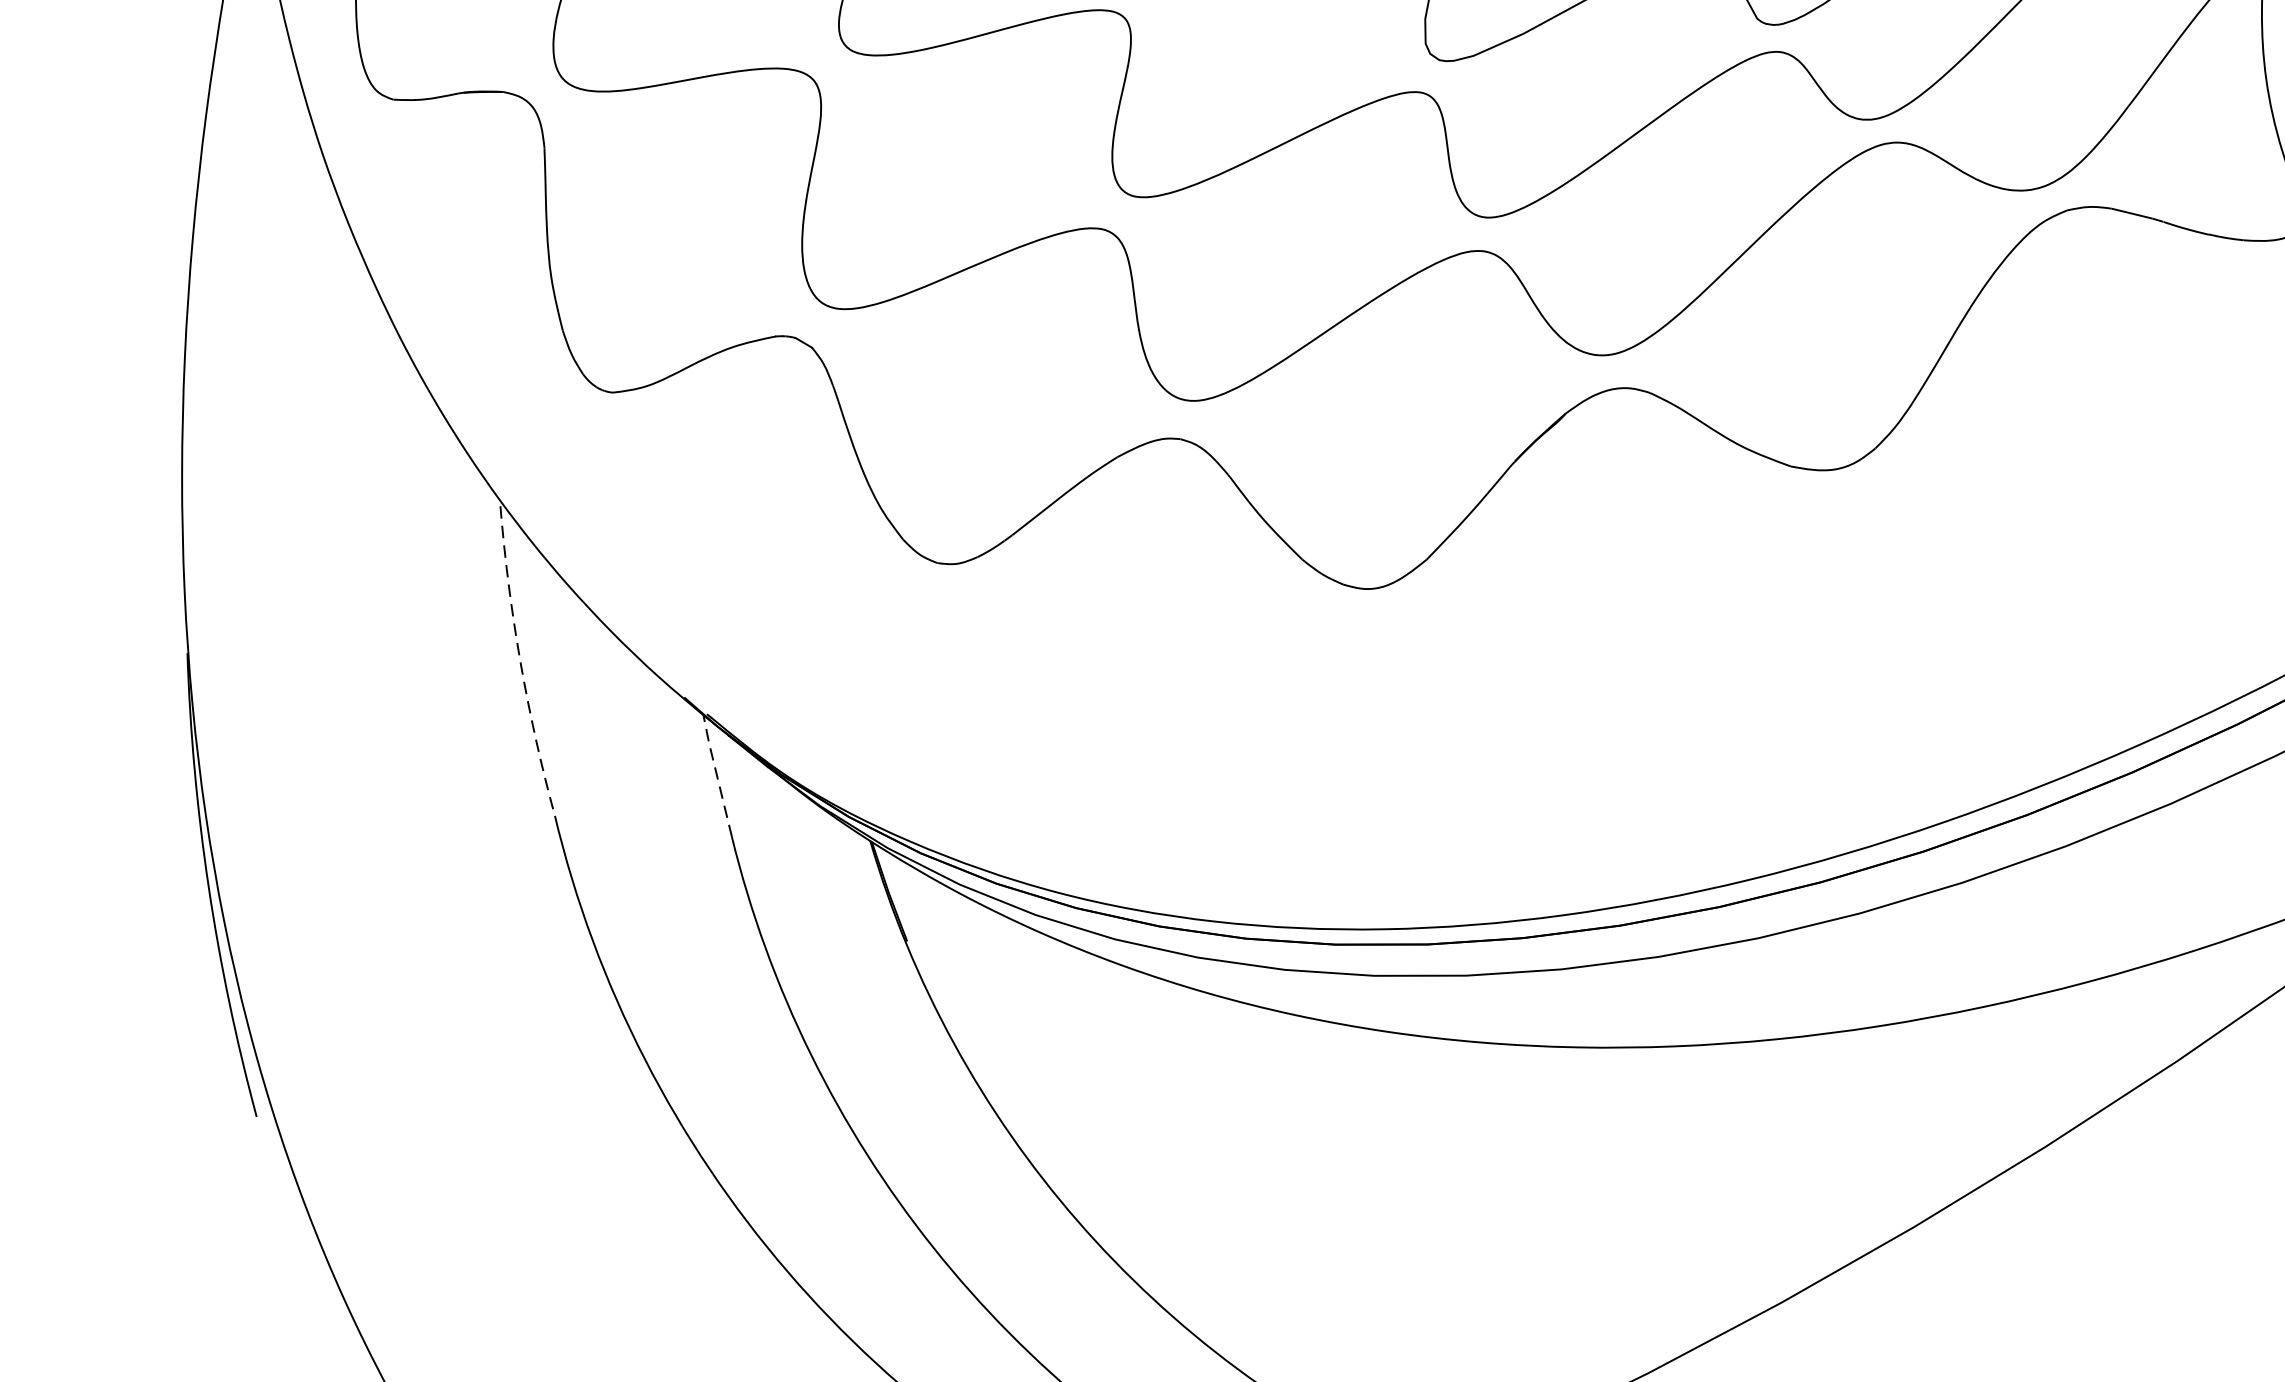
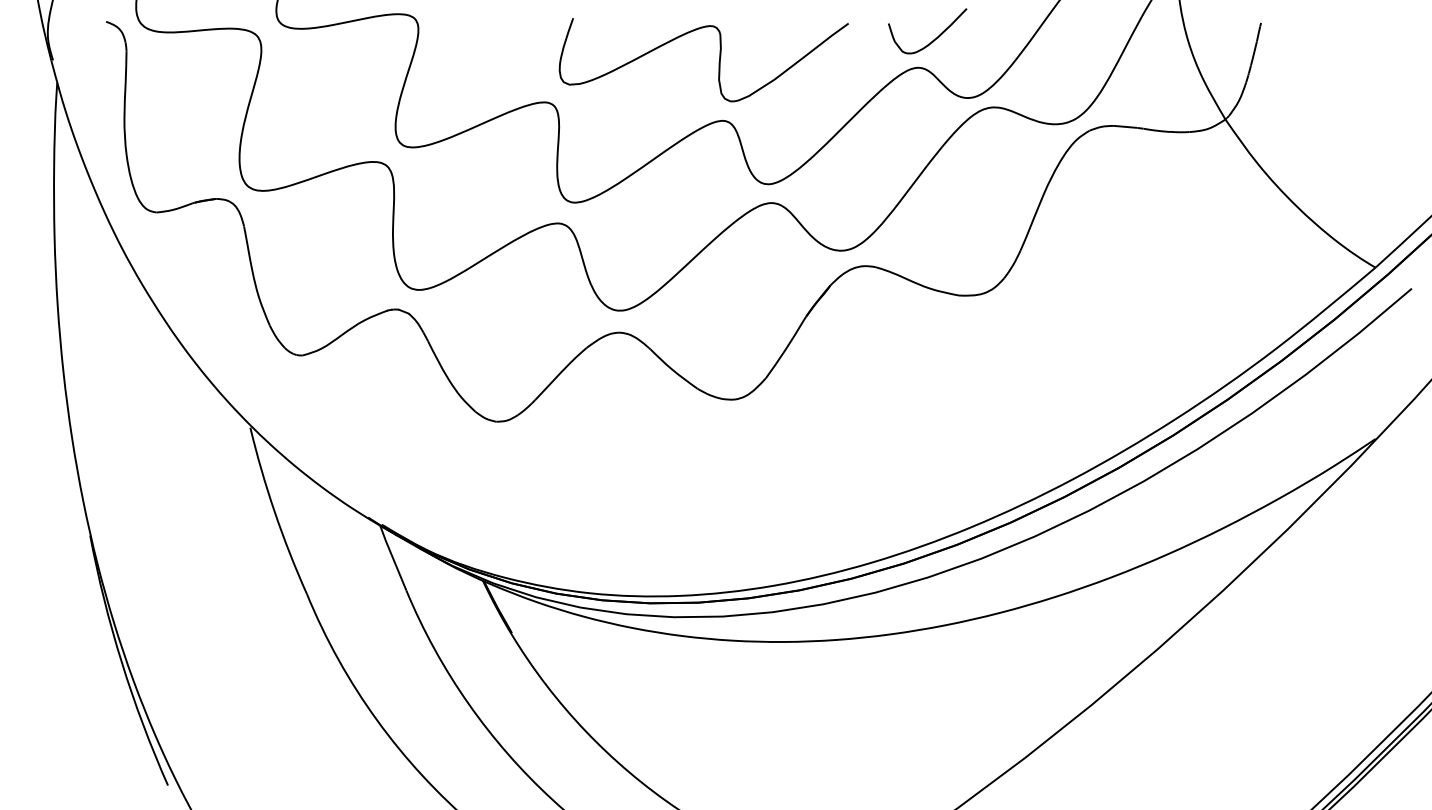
arc: (519, 662) -> (274, 512), dashed -> solid
line: (716, 774) -> (392, 557), dashed -> solid

